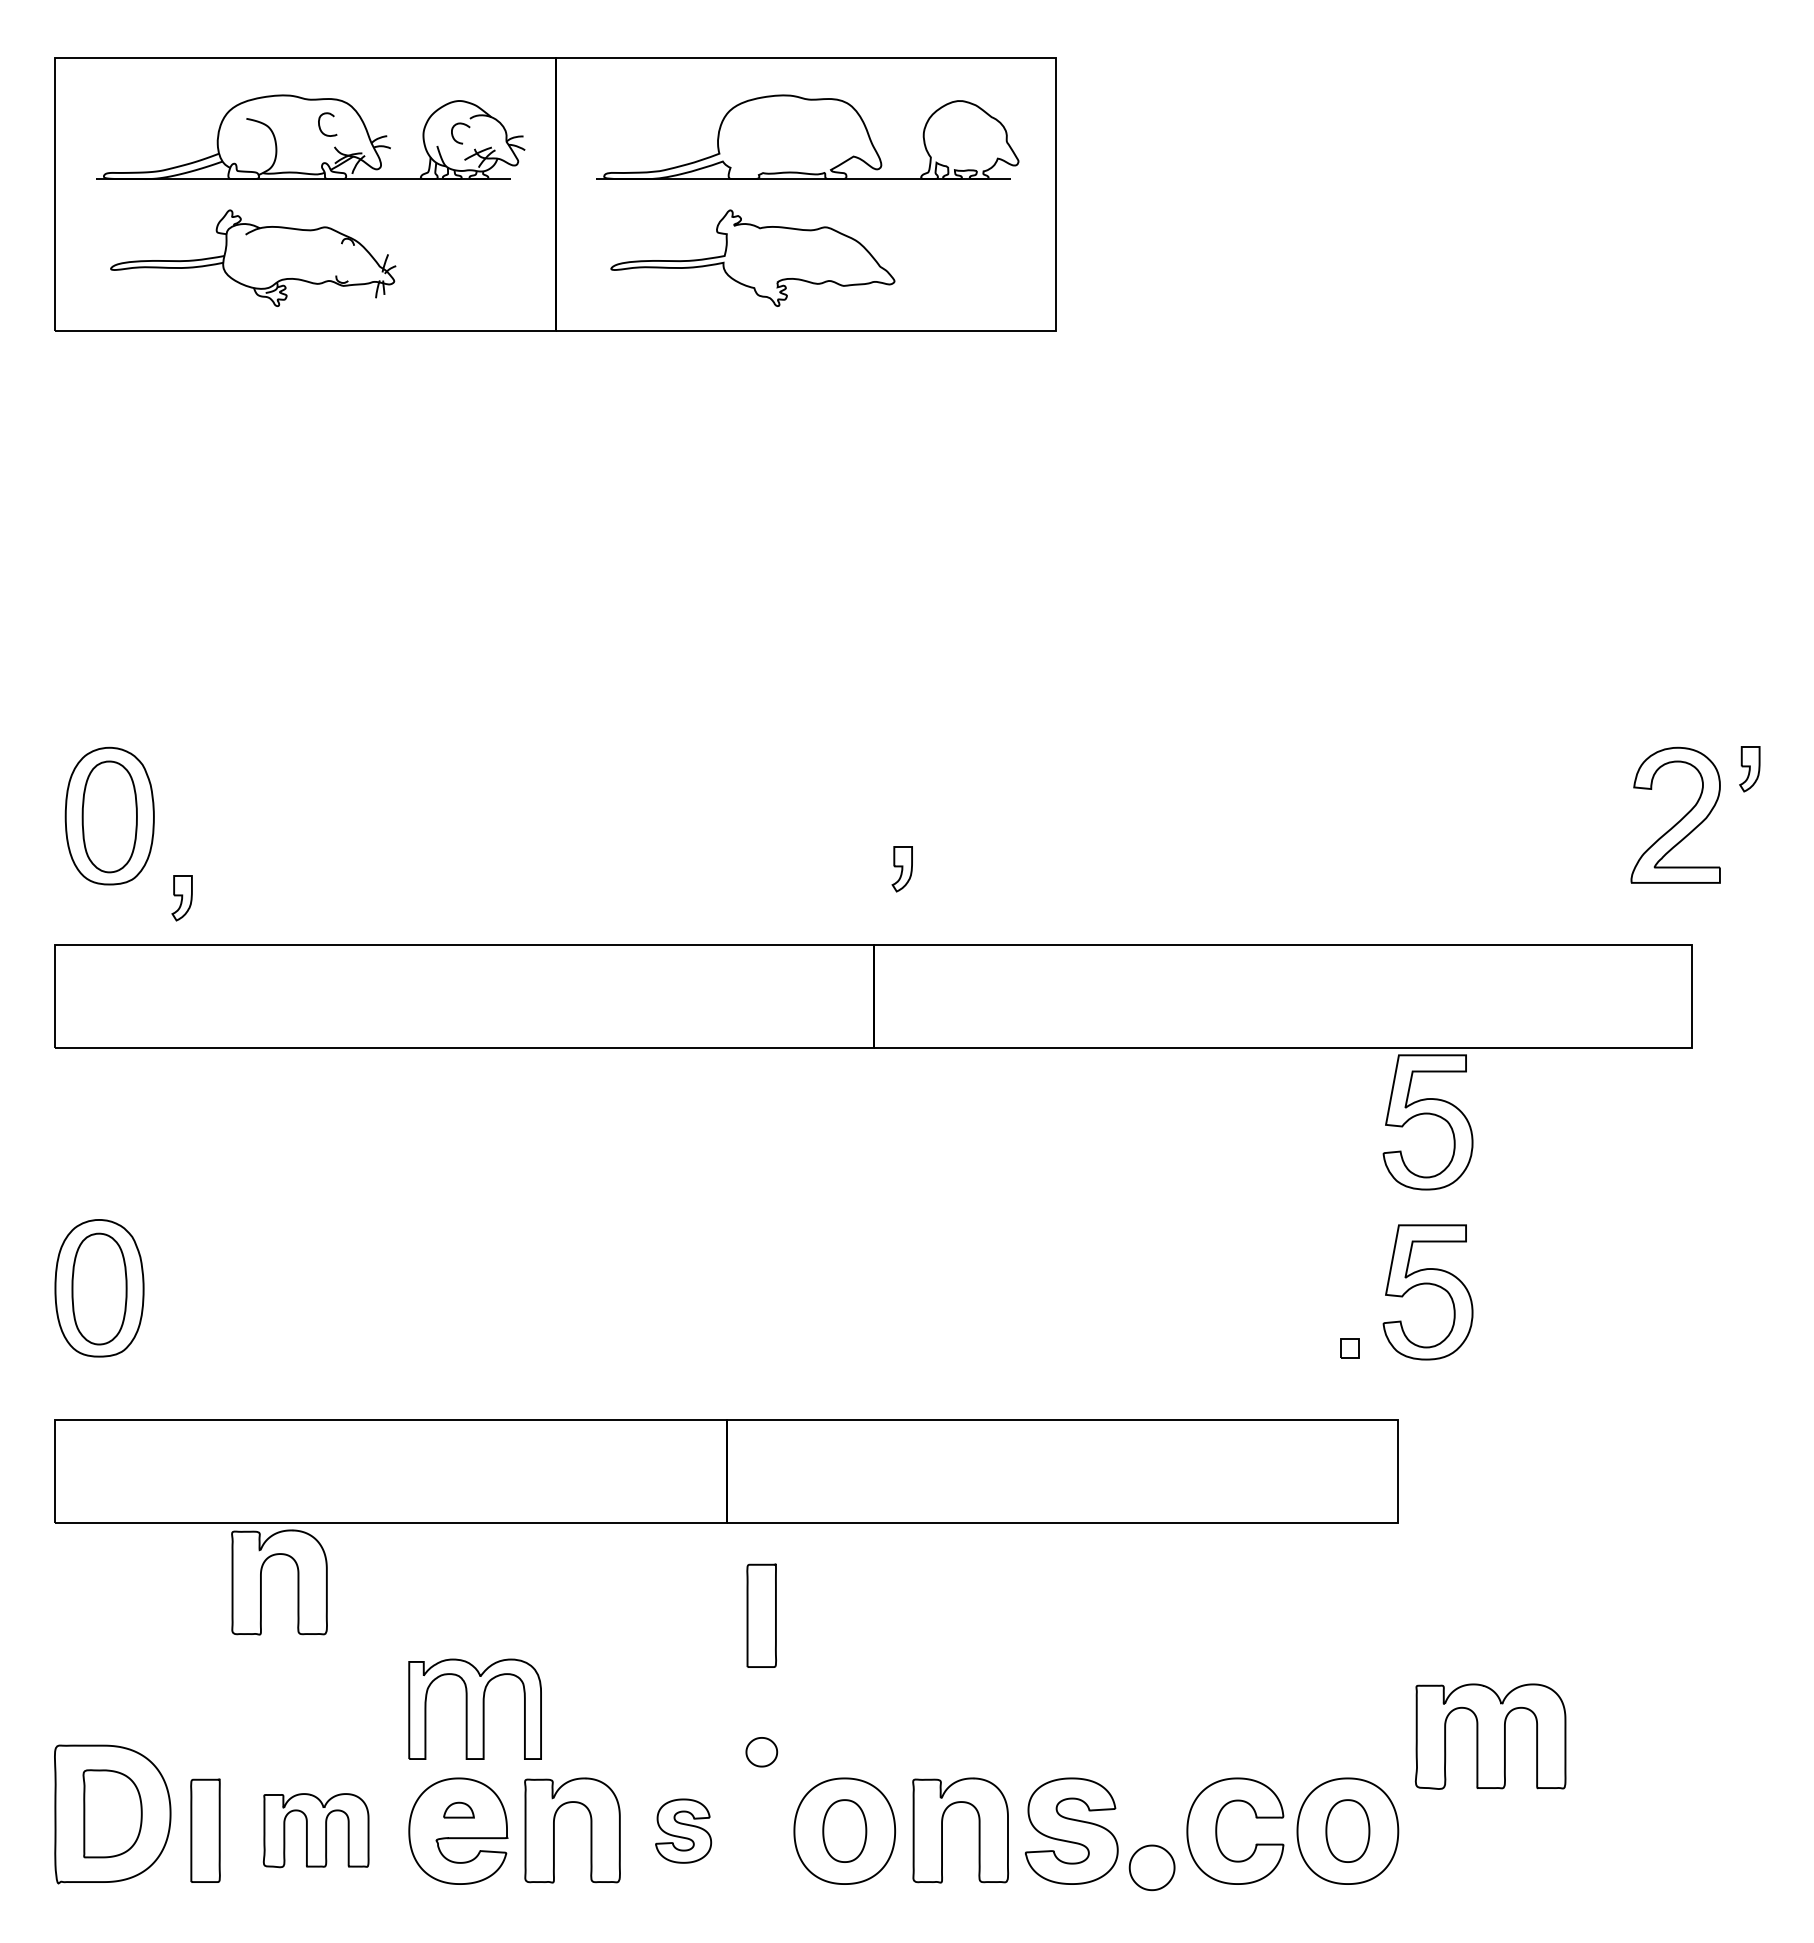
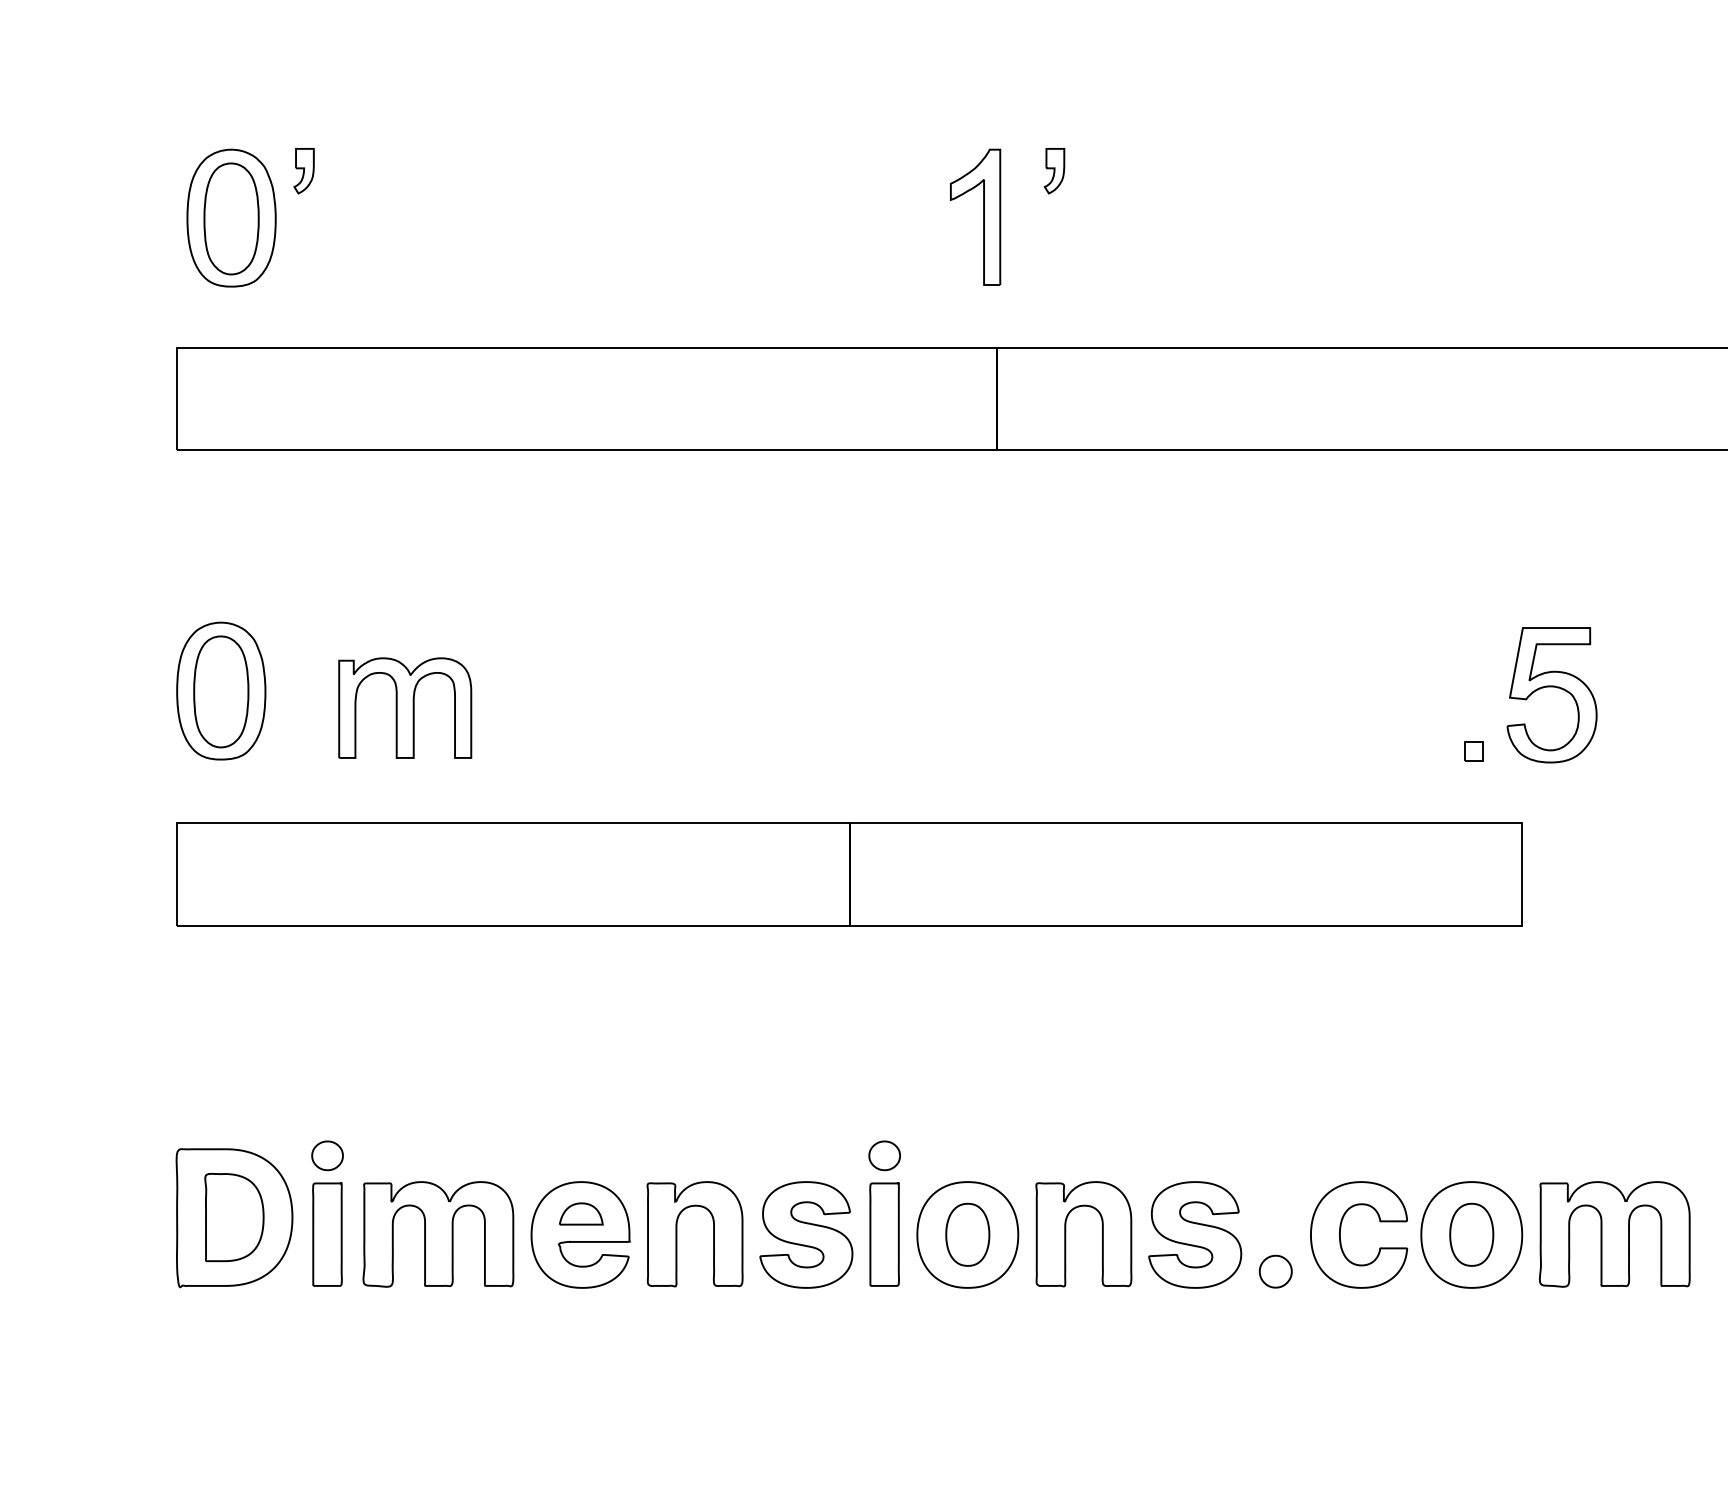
part: (860, 814) -> (983, 216), added
part: (901, 869) -> (1053, 171), moved
part: (181, 898) -> (303, 171), moved
part: (1427, 1114) -> (1551, 517), removed
part: (261, 1582) -> (383, 985), removed
part: (761, 1615) -> (884, 1234), moved
part: (474, 1708) -> (404, 707), moved
part: (1490, 1736) -> (1614, 1234), moved
part: (205, 1752) -> (327, 1156), added
part: (458, 1809) -> (580, 1213), size x1.43
part: (315, 1830) -> (437, 1234), size x1.43
part: (683, 1830) -> (806, 1234), size x1.67
part: (1152, 1867) -> (1276, 1271), size x0.71

